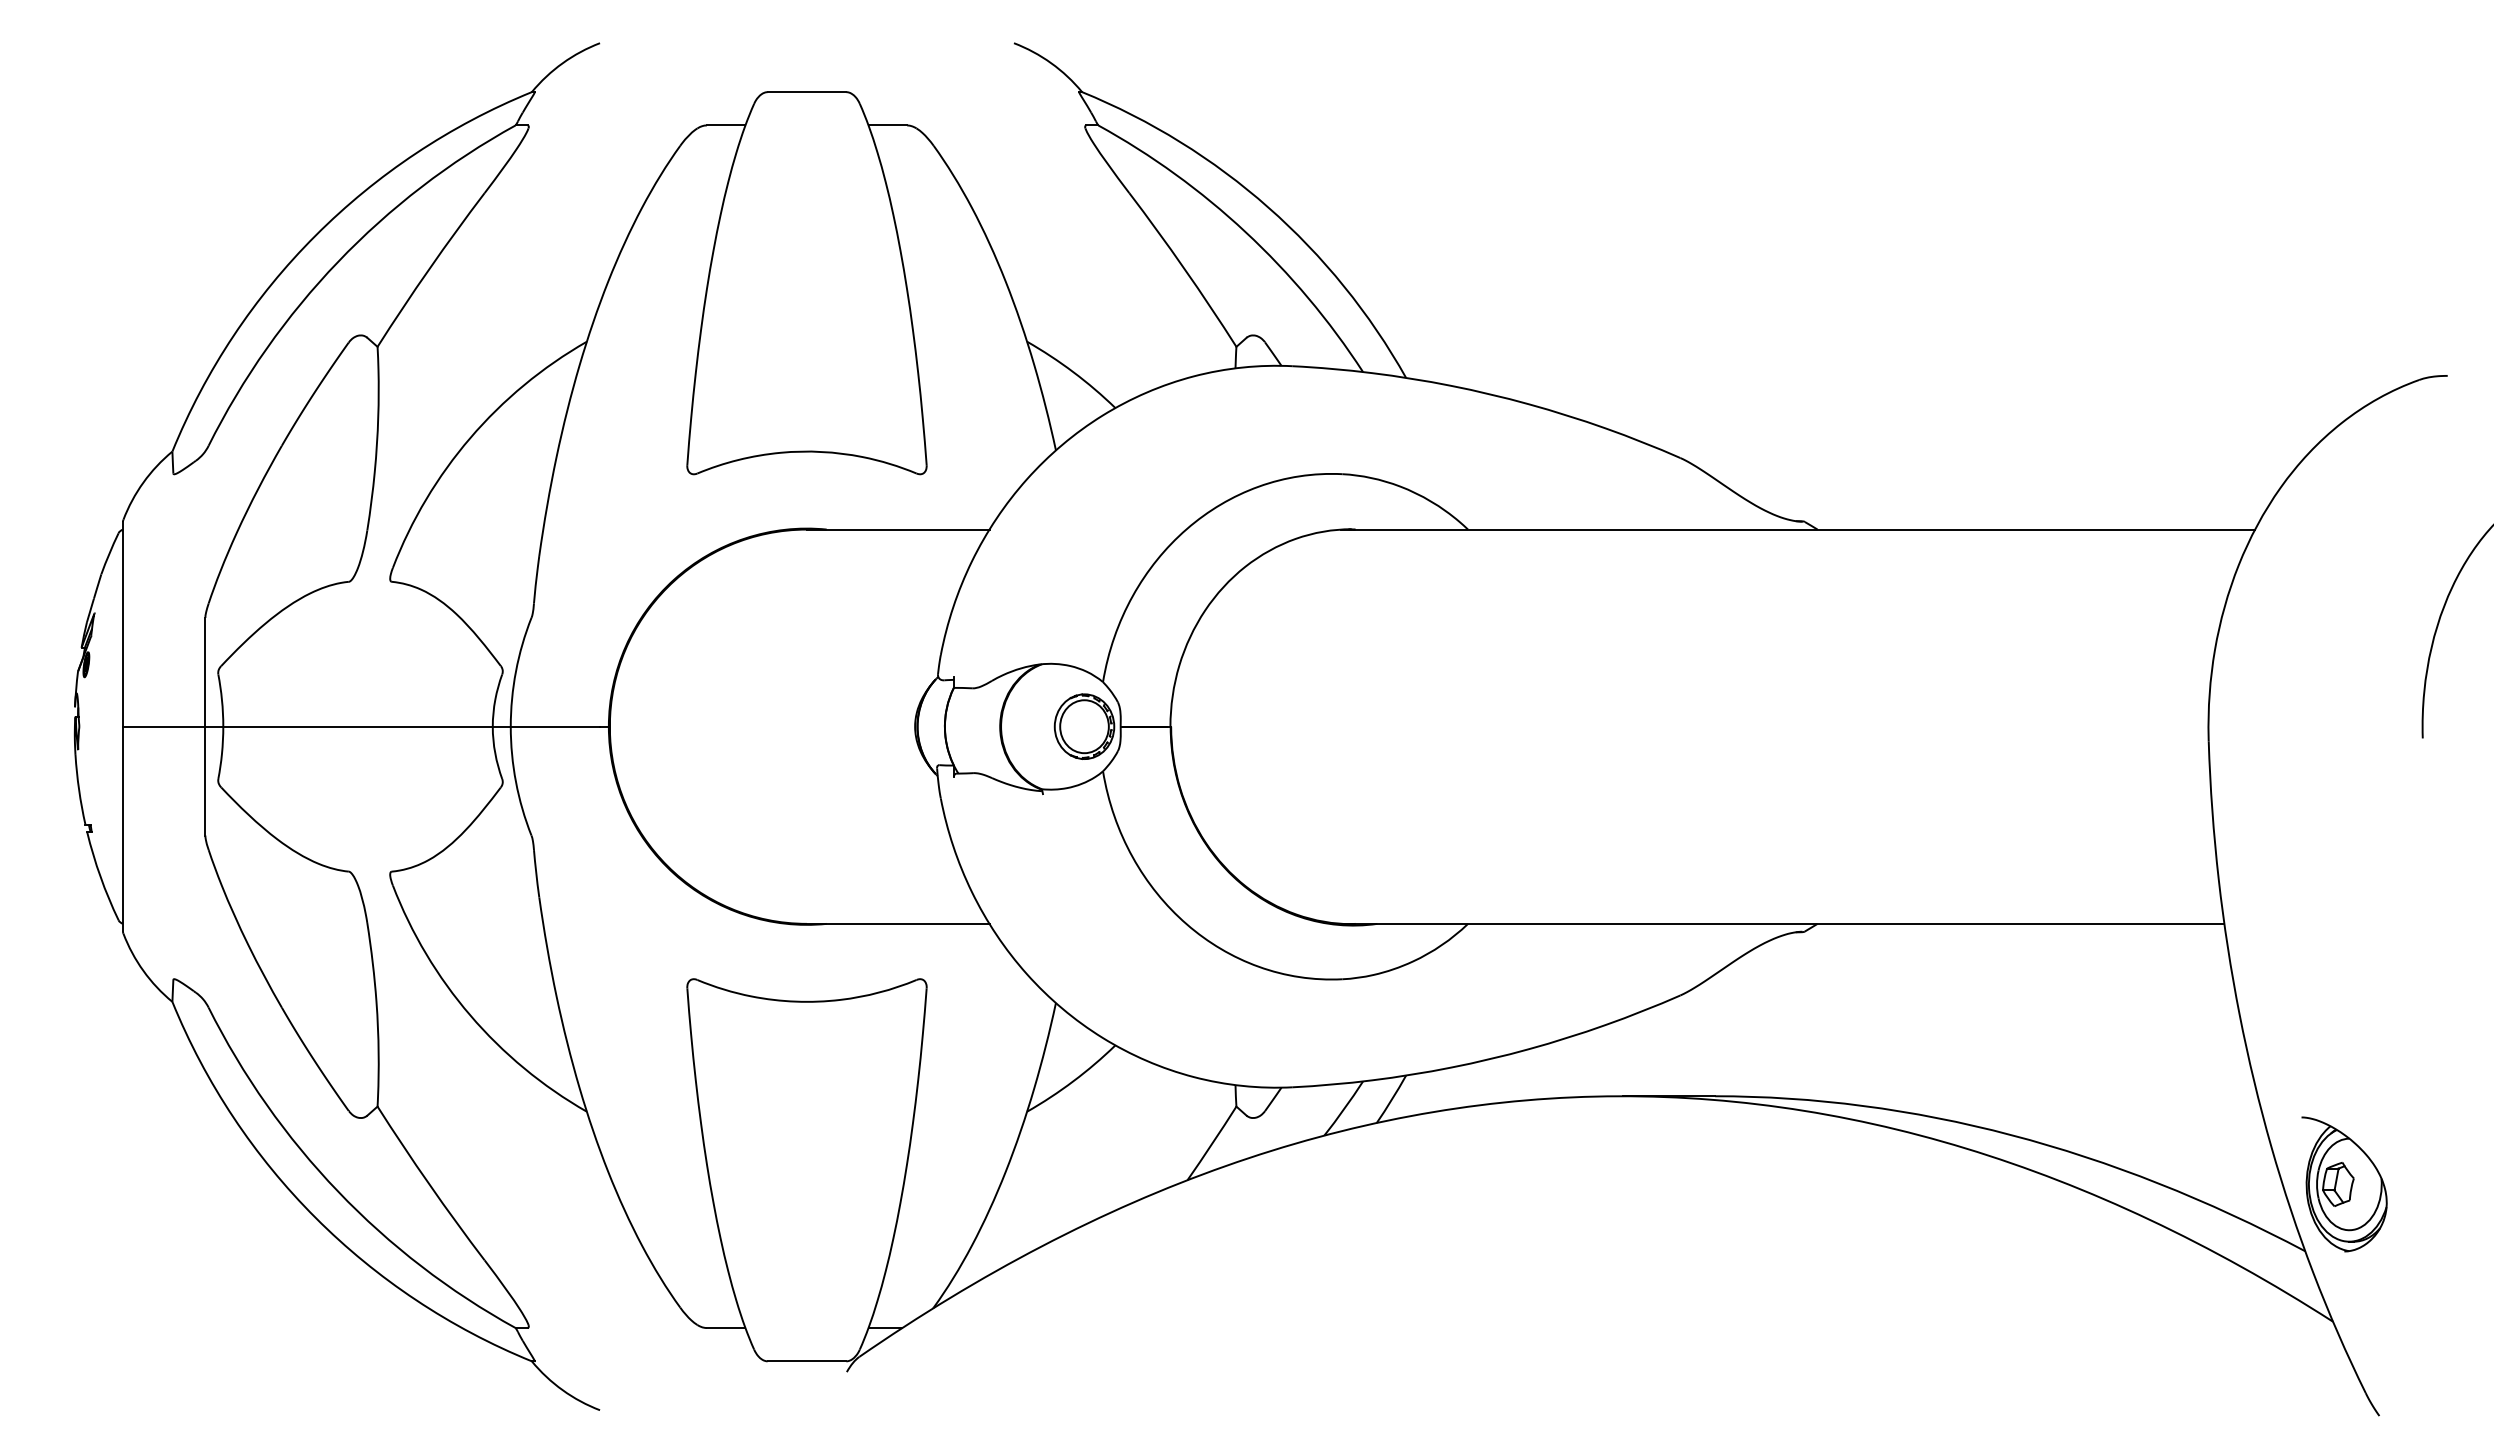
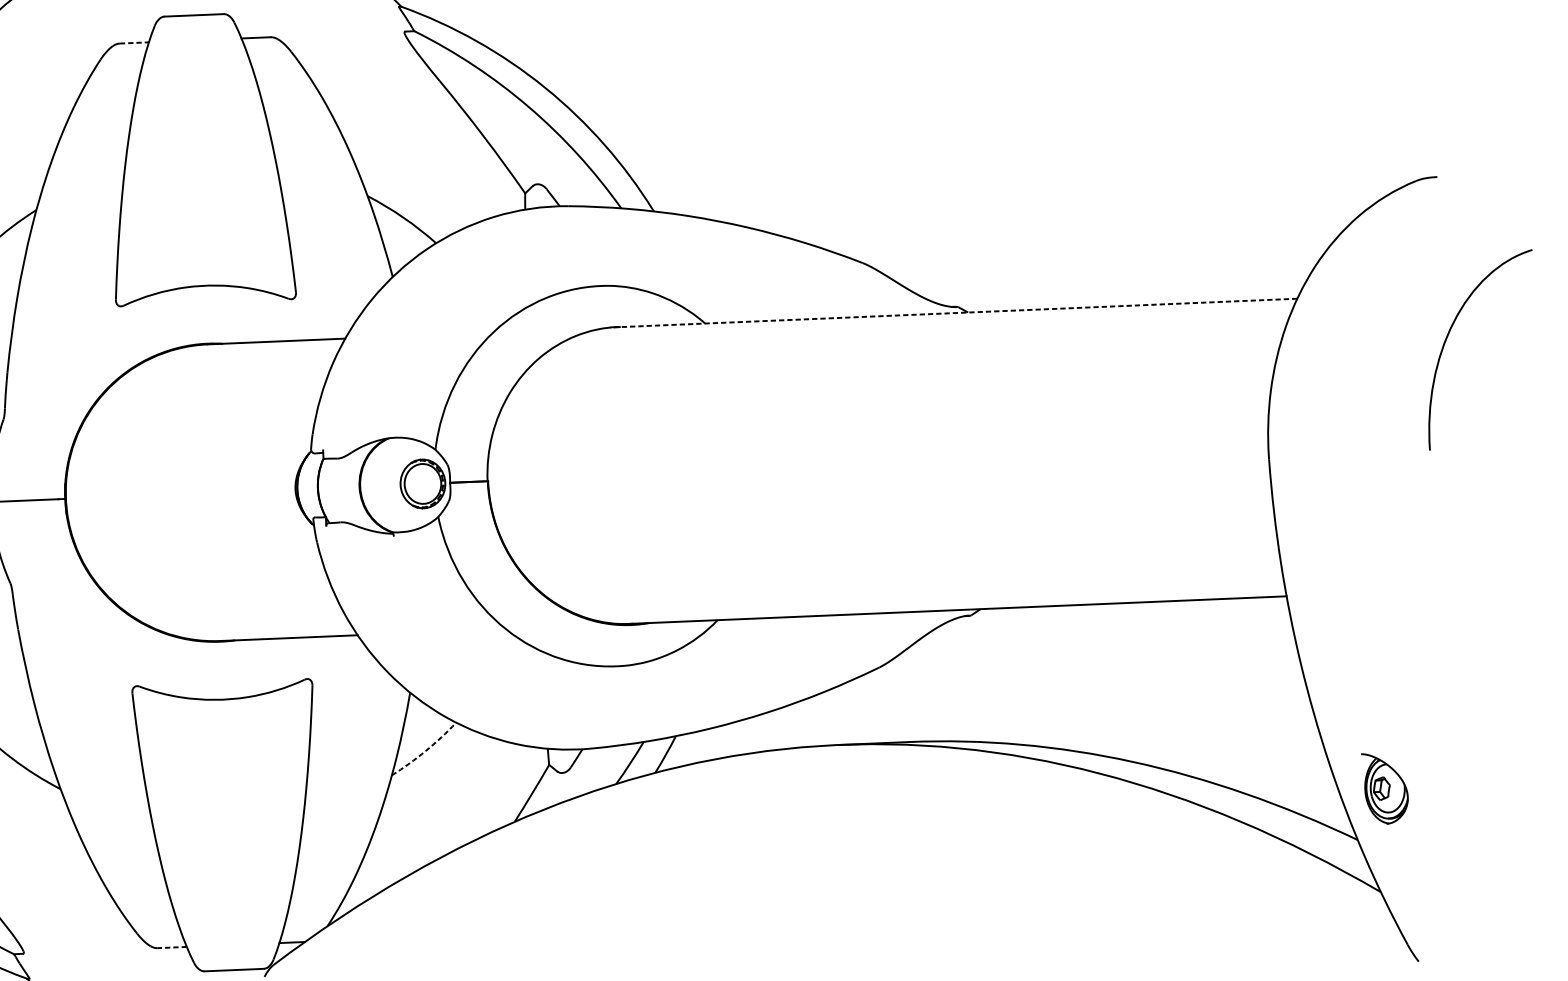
line: (726, 125) -> (134, 42), solid -> dashed
line: (1798, 529) -> (953, 313), solid -> dashed
arc: (1073, 1081) -> (425, 751), solid -> dashed
part: (2344, 1184) -> (1385, 788), size x0.7
line: (725, 1328) -> (171, 947), solid -> dashed

